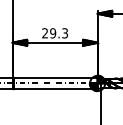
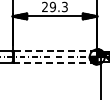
line: (55, 77) -> (55, 51), solid -> dashed
line: (56, 89) -> (56, 63), solid -> dashed

